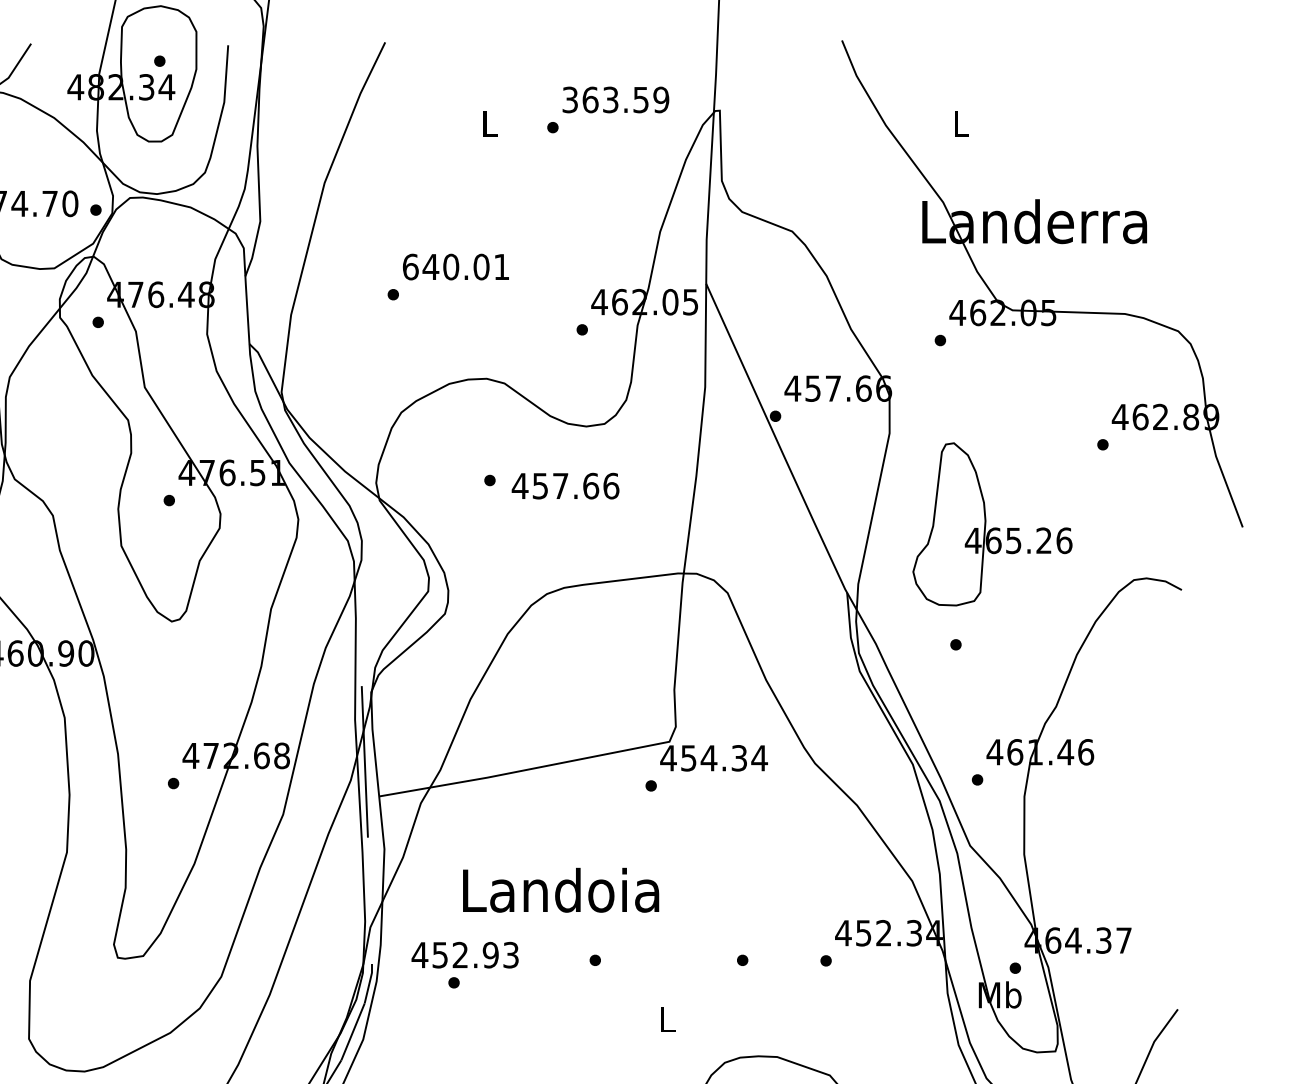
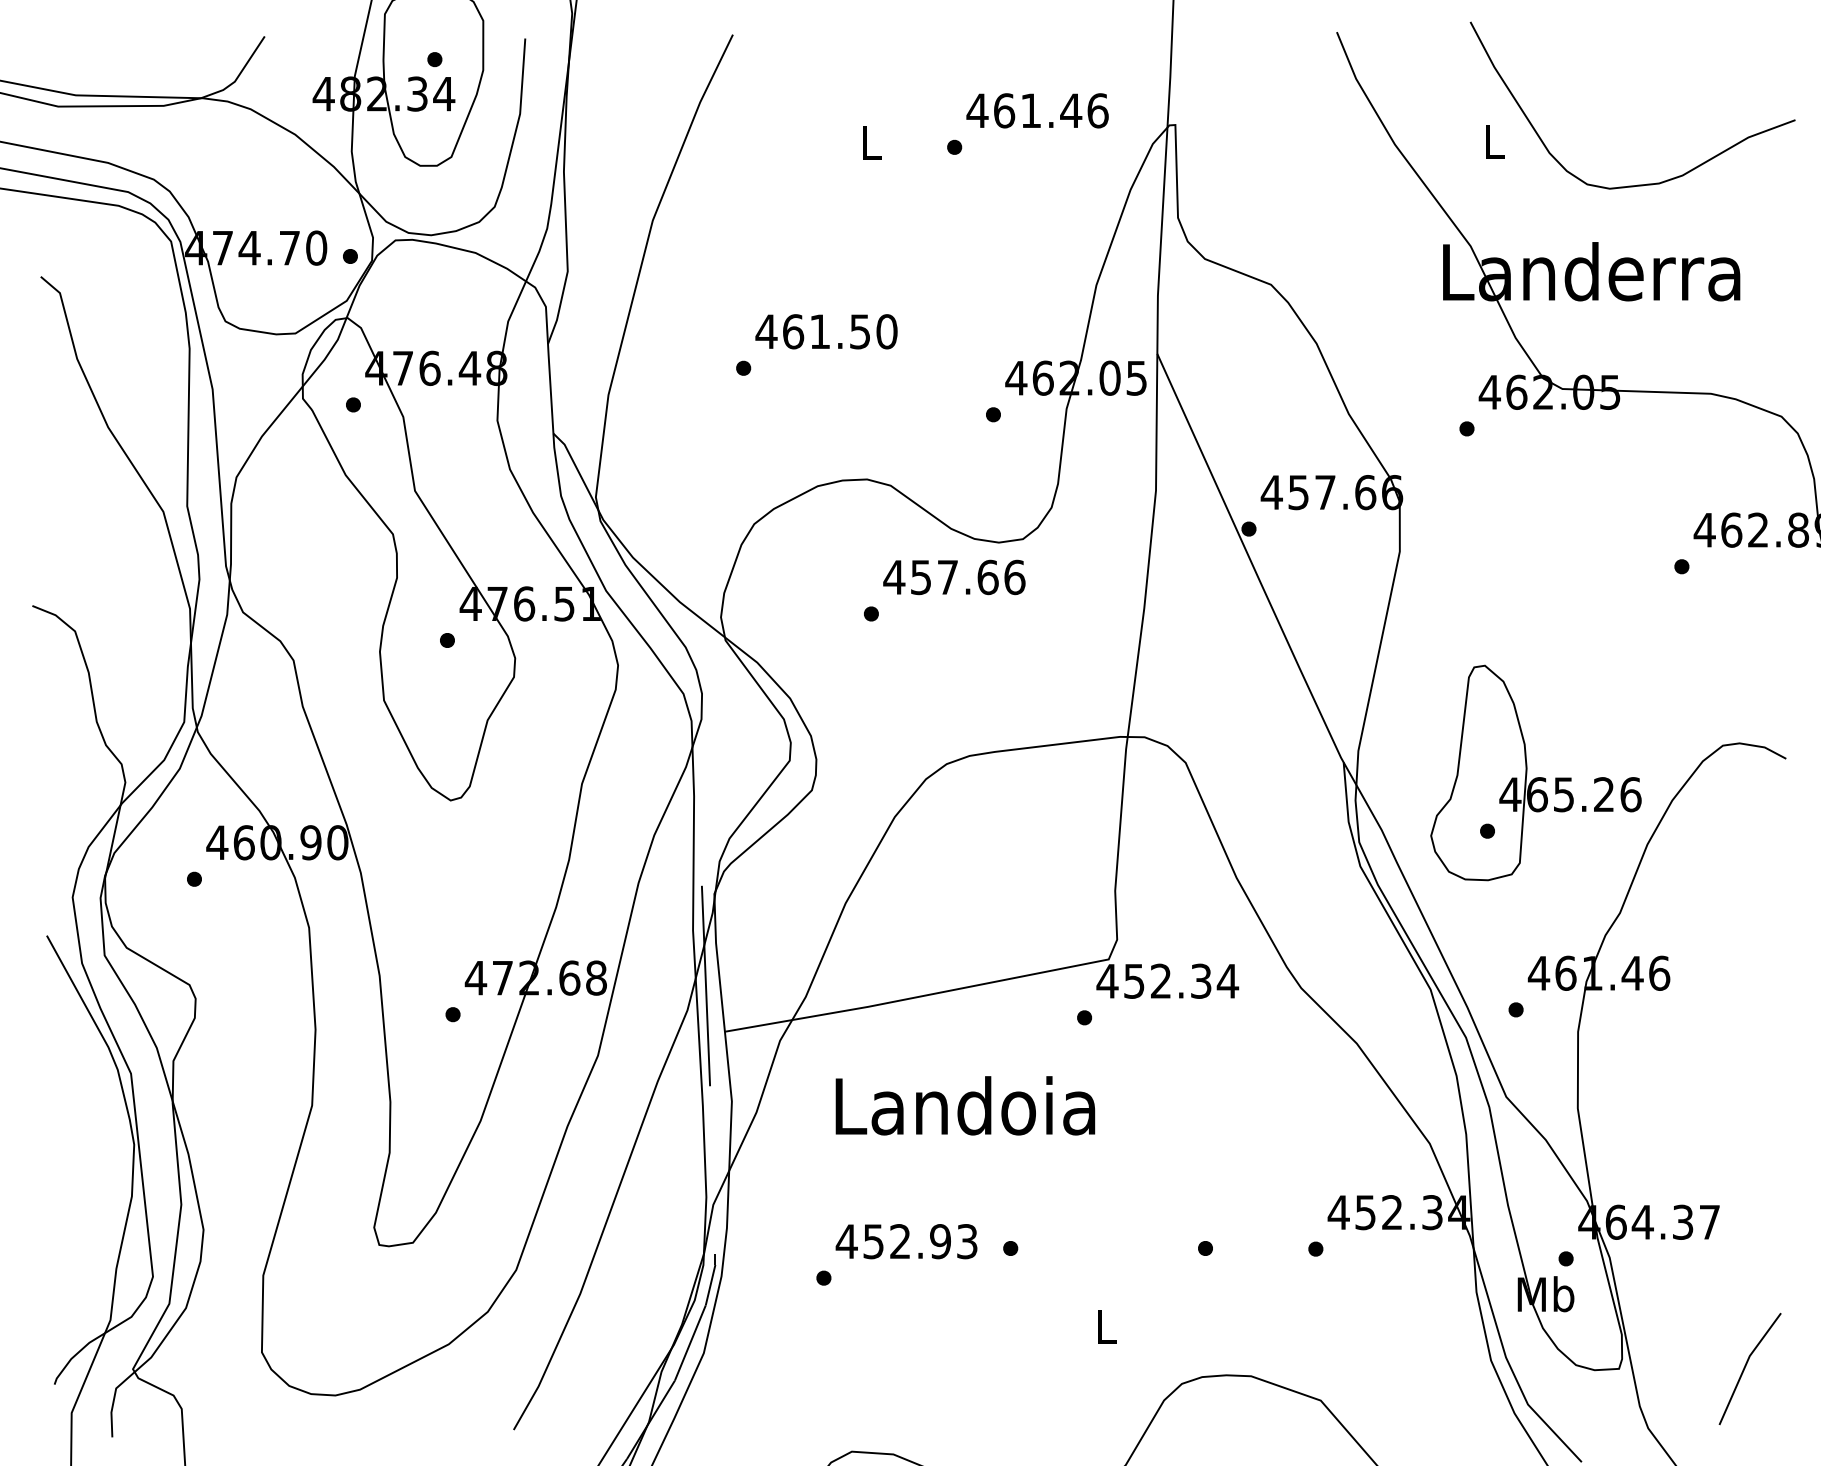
text: (615, 99) -> (1037, 110), 363.59 -> 461.46
curve: (1069, 155) -> (1637, 184), added
text: (456, 266) -> (826, 331), 640.01 -> 461.50
text: (565, 486) -> (954, 577), moved
part: (992, 524) -> (1535, 772), moved
text: (708, 757) -> (1160, 980), 454.34 -> 452.34
text: (561, 890) -> (965, 1105), moved
text: (465, 955) -> (906, 1241), moved

